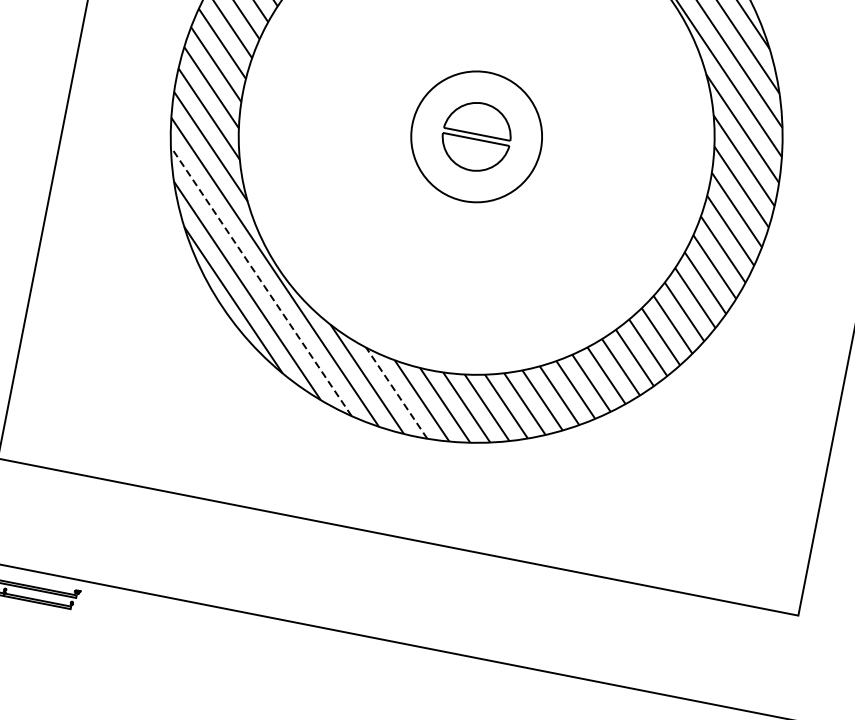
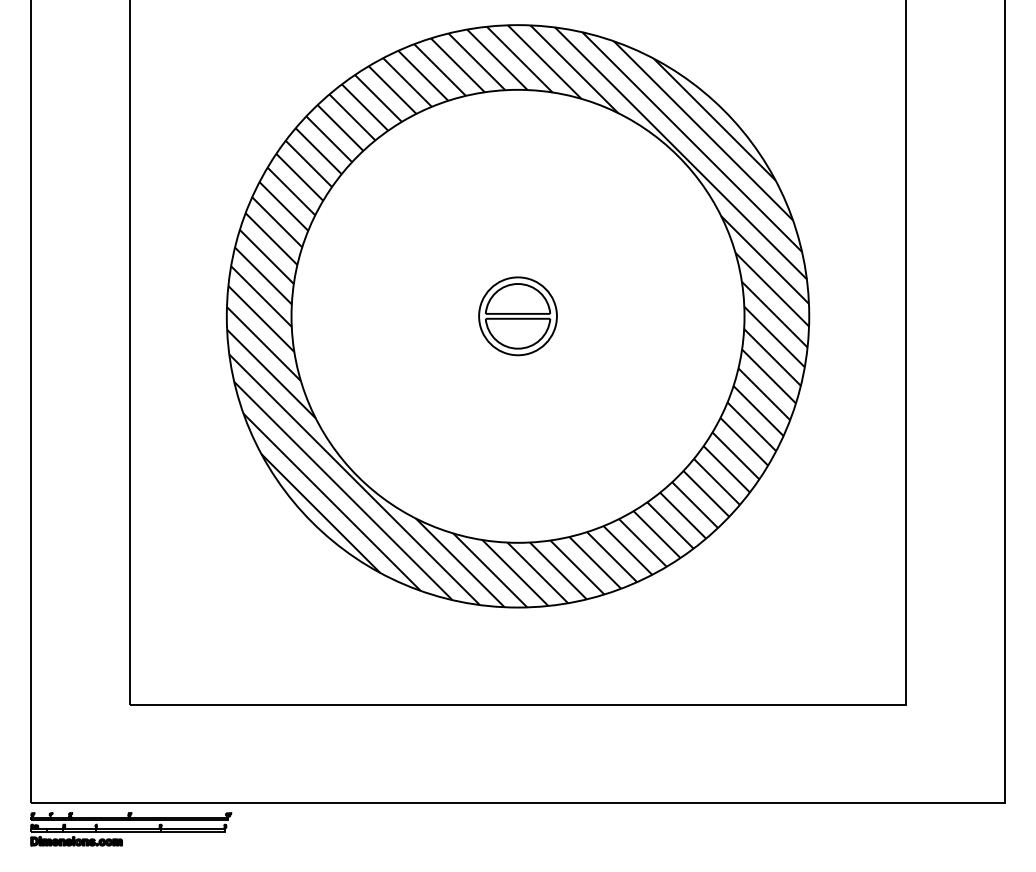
circle: (476, 136) -> (517, 316), size x0.62
line: (261, 281) -> (343, 490), dashed -> solid
line: (395, 393) -> (489, 570), dashed -> solid

